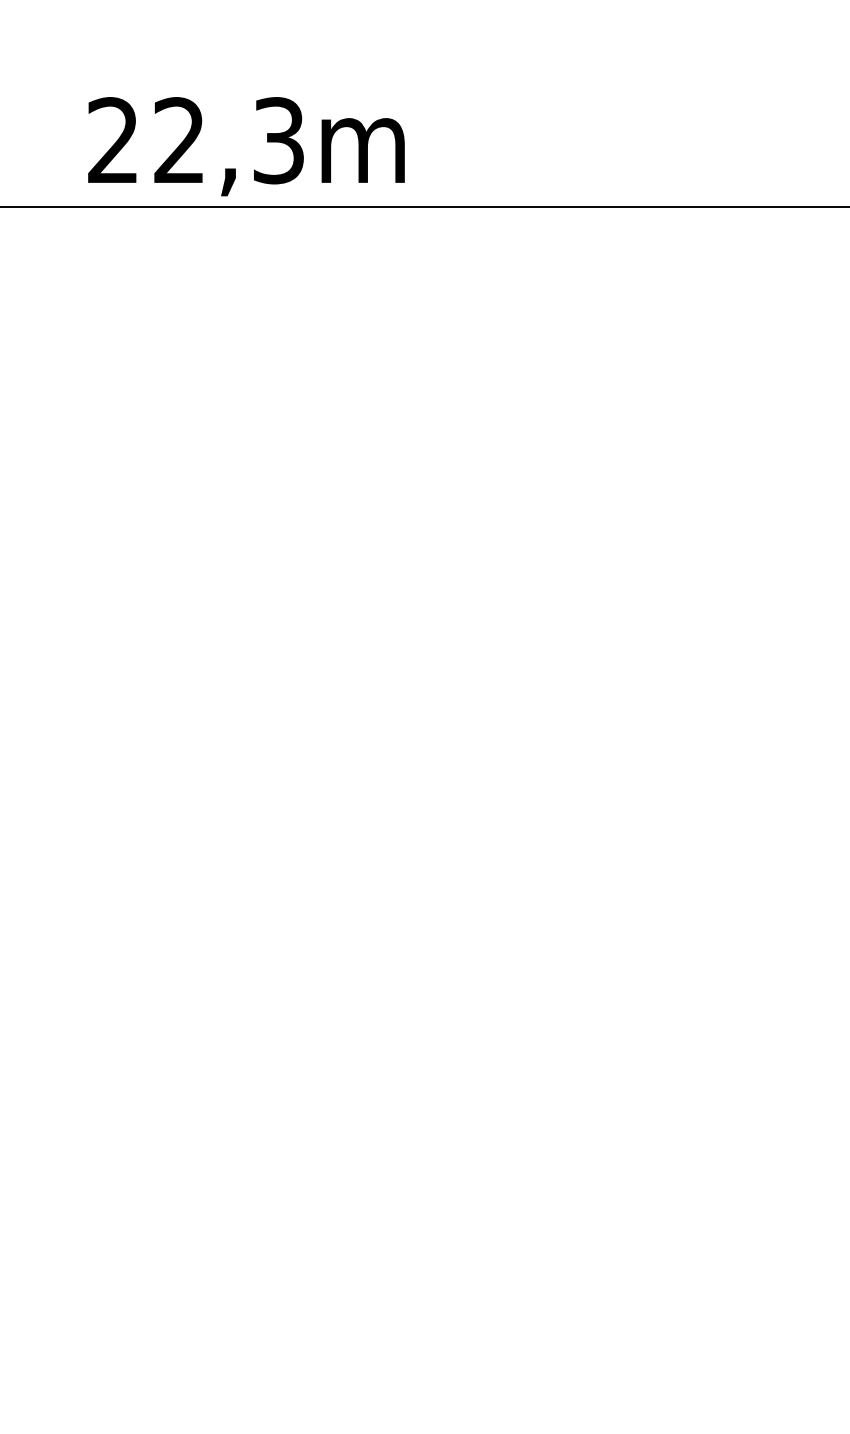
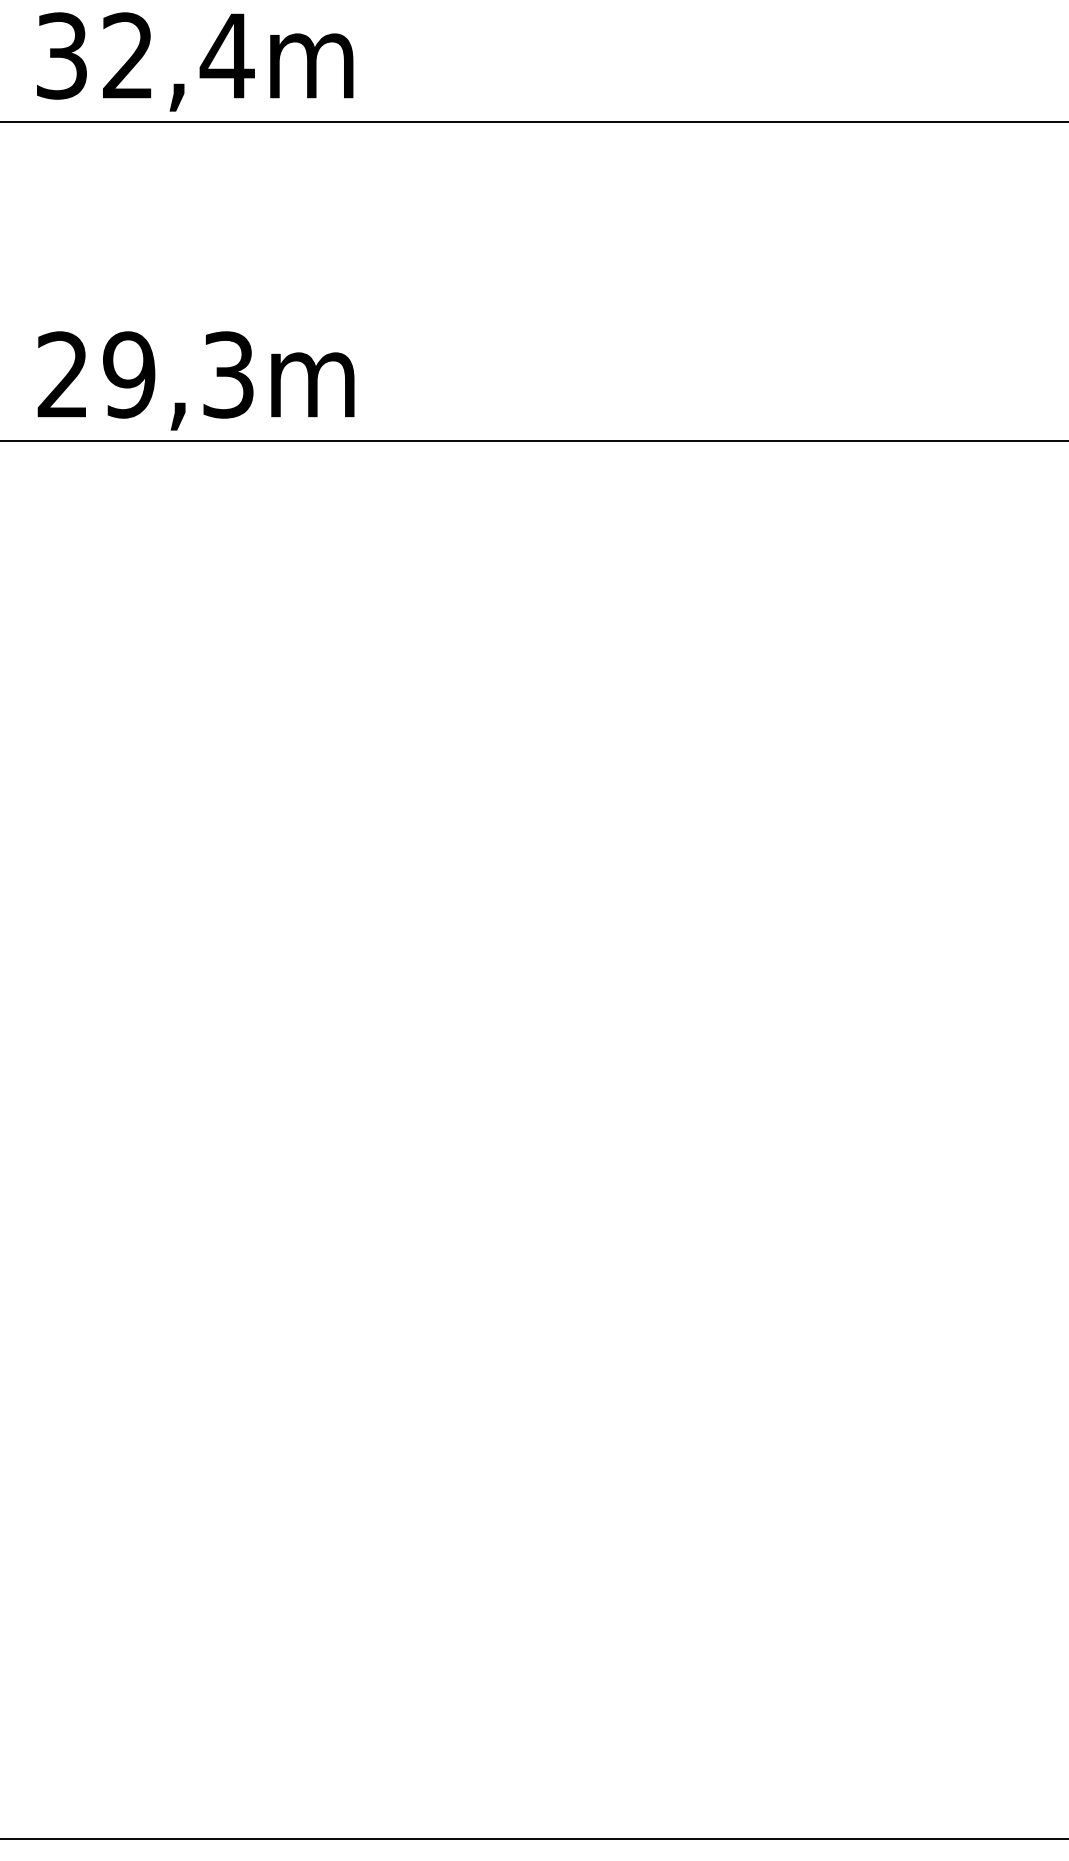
text: (179, 140) -> (129, 374), 22,3m -> 29,3m

